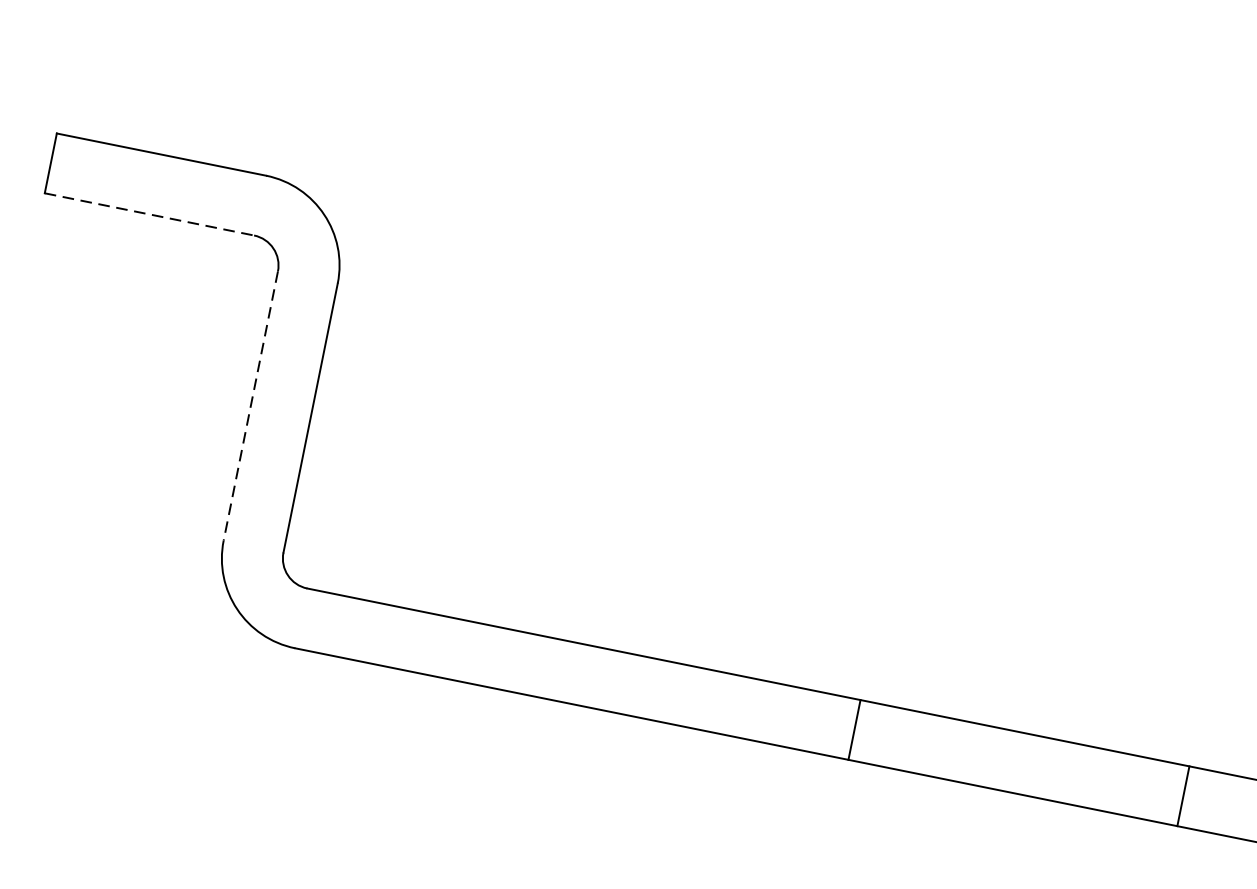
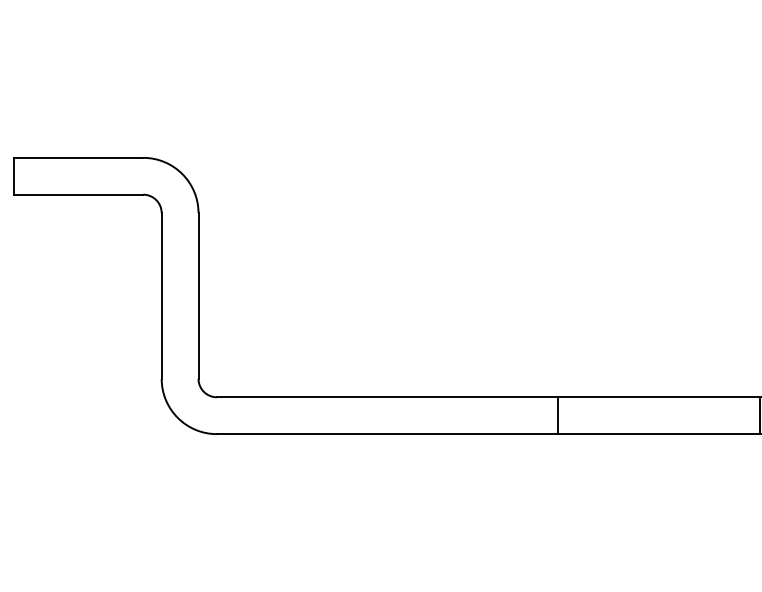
line: (150, 214) -> (79, 194), dashed -> solid
line: (250, 406) -> (161, 296), dashed -> solid

